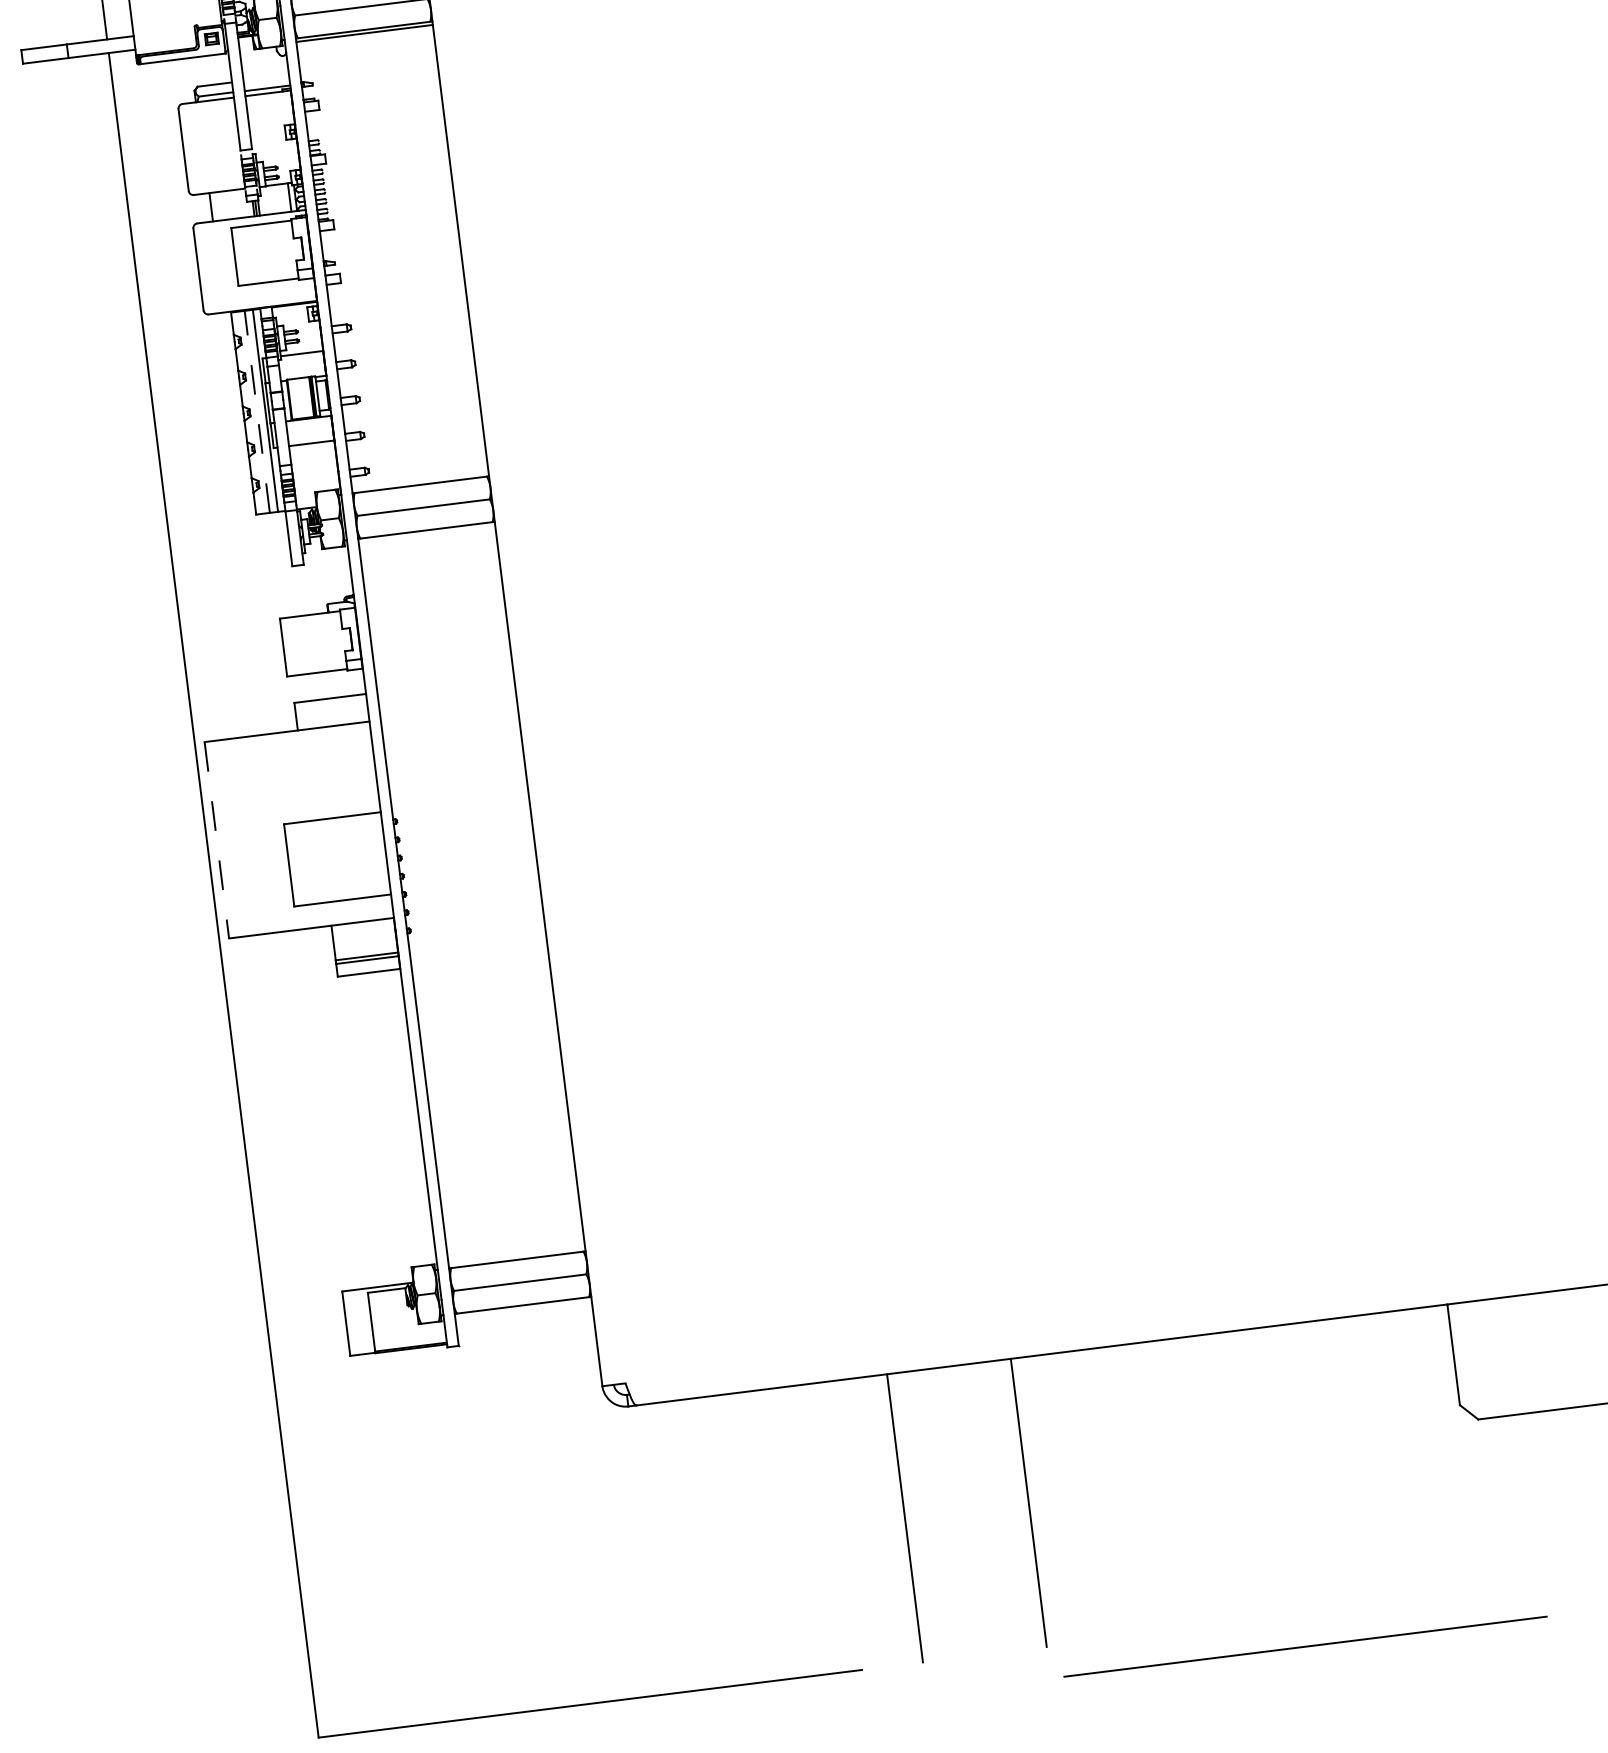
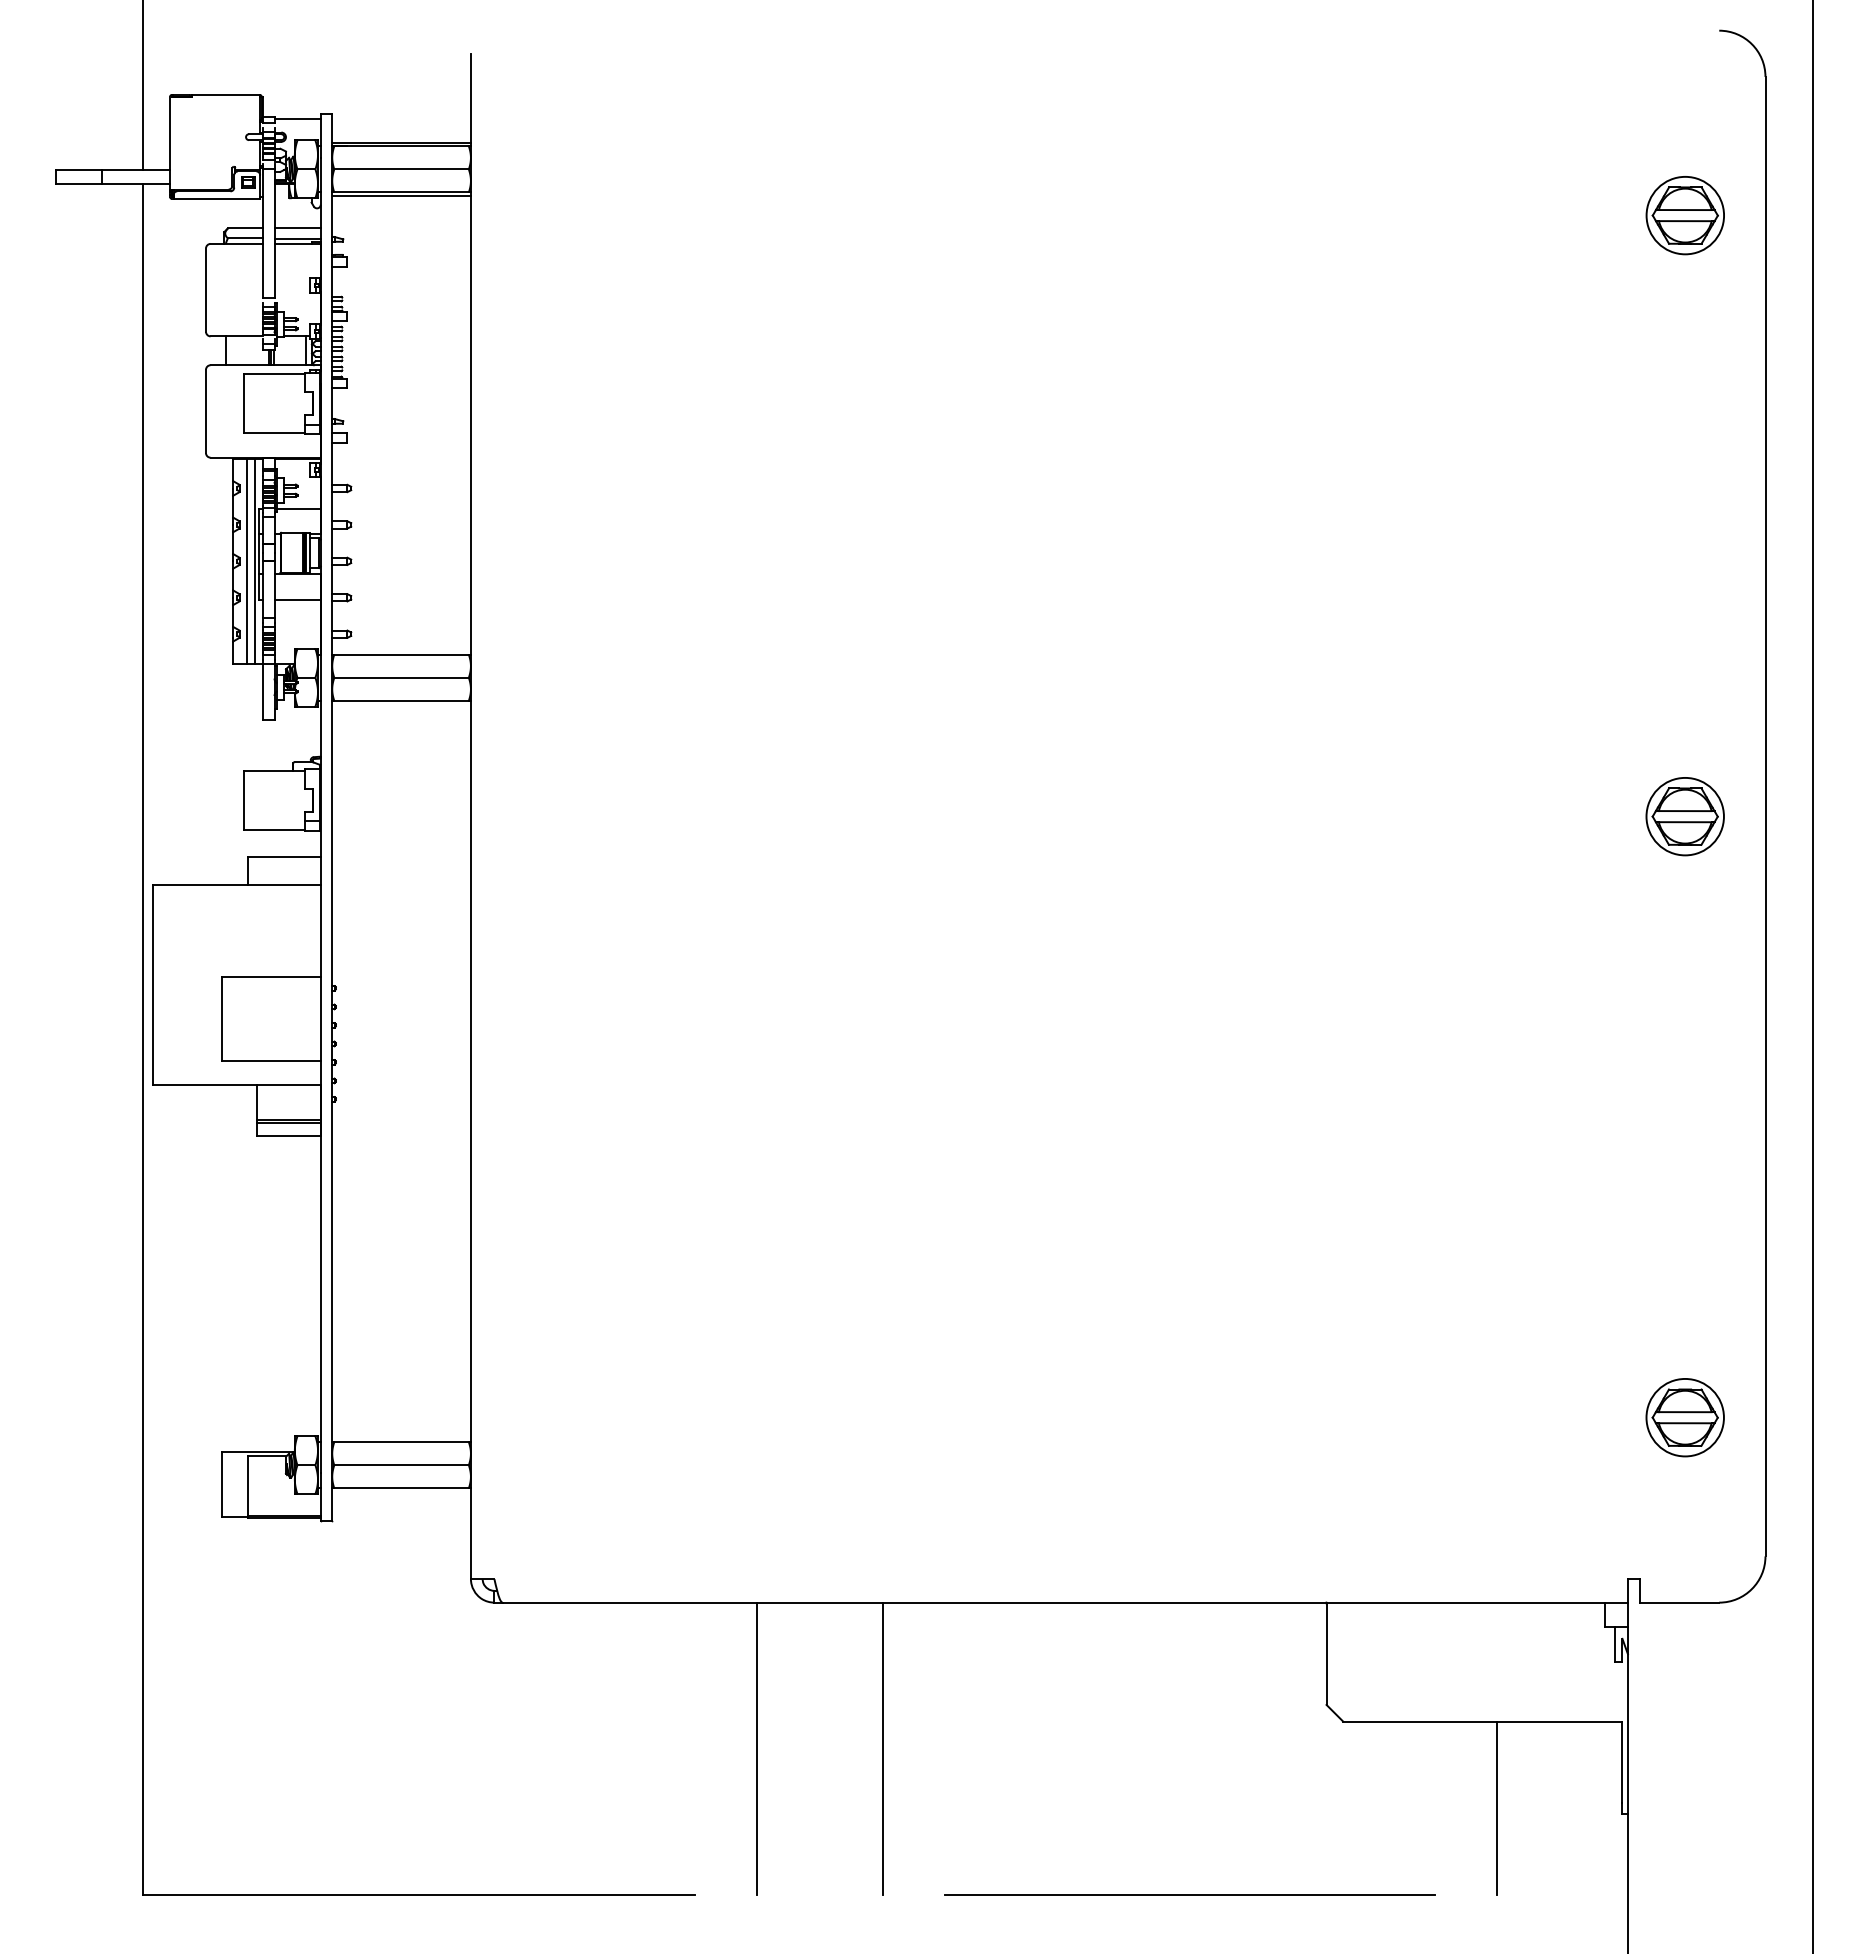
line: (266, 78) -> (297, 228), added
line: (257, 412) -> (247, 561), dashed -> solid
line: (217, 839) -> (153, 984), dashed -> solid
line: (1304, 1645) -> (1189, 1894), moved

